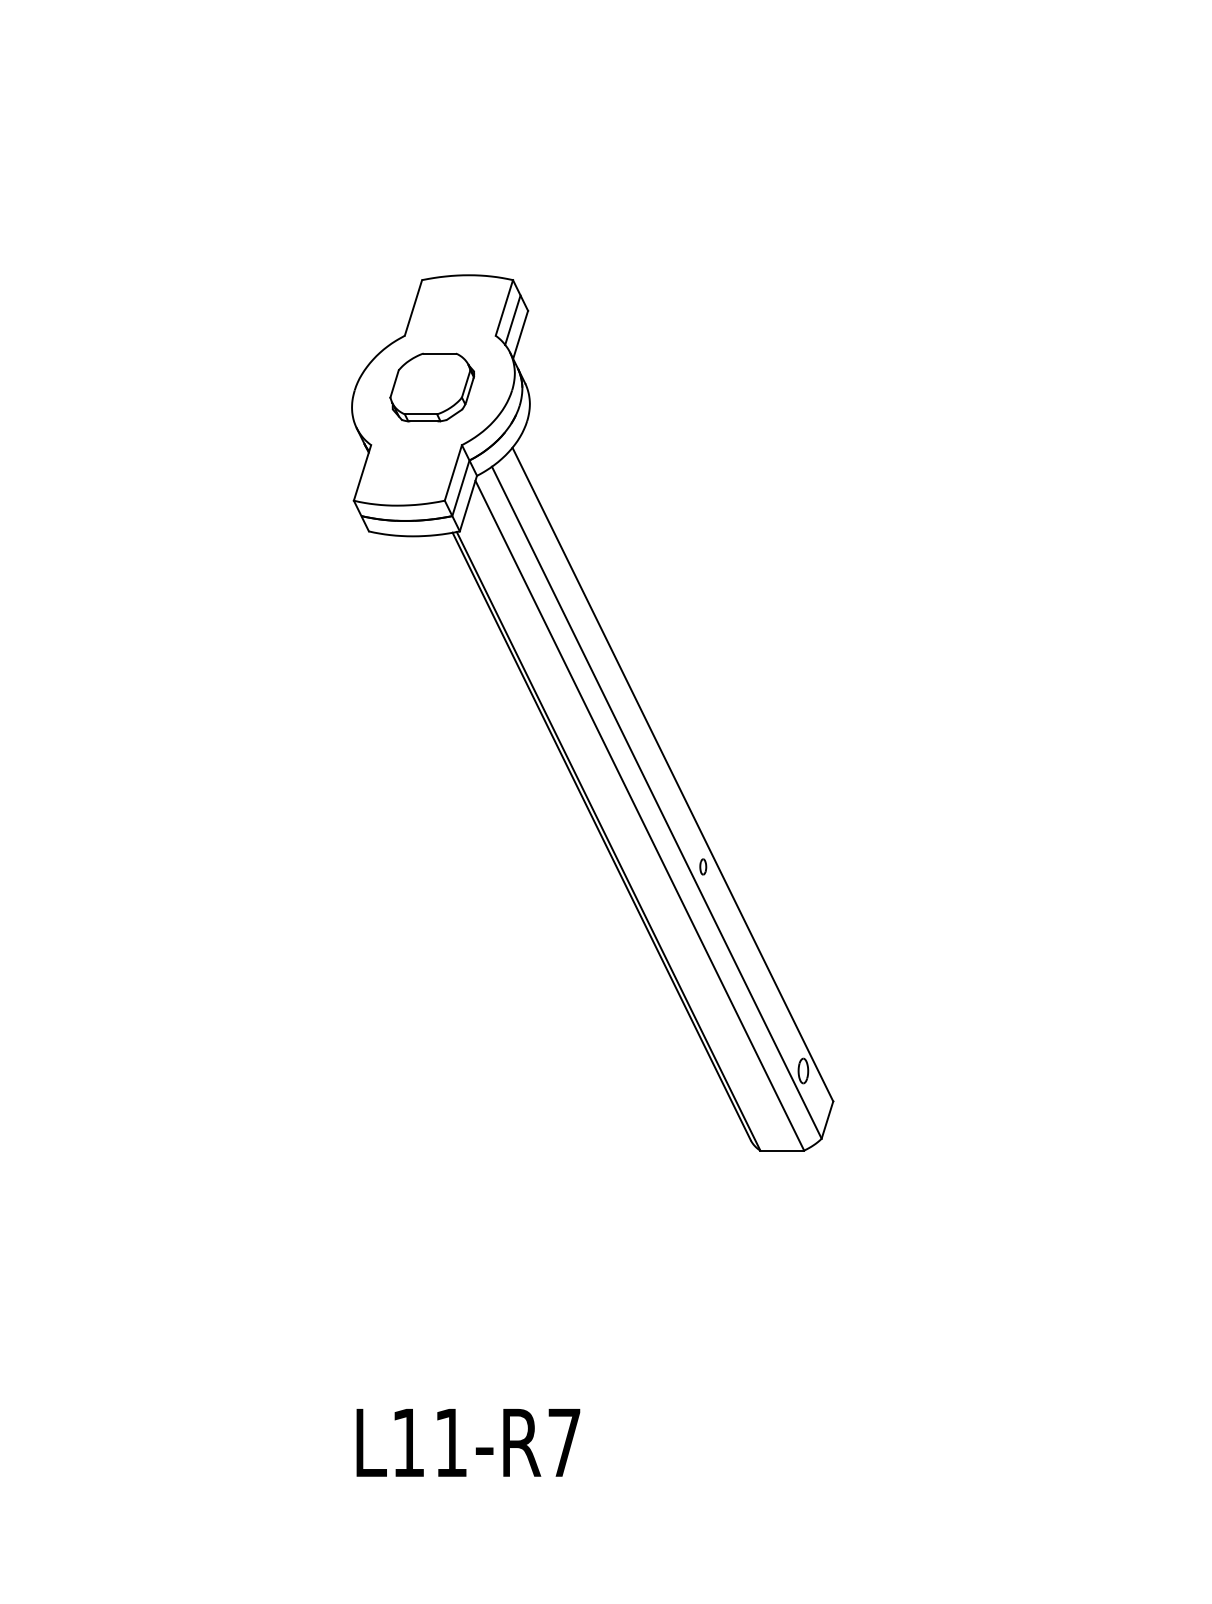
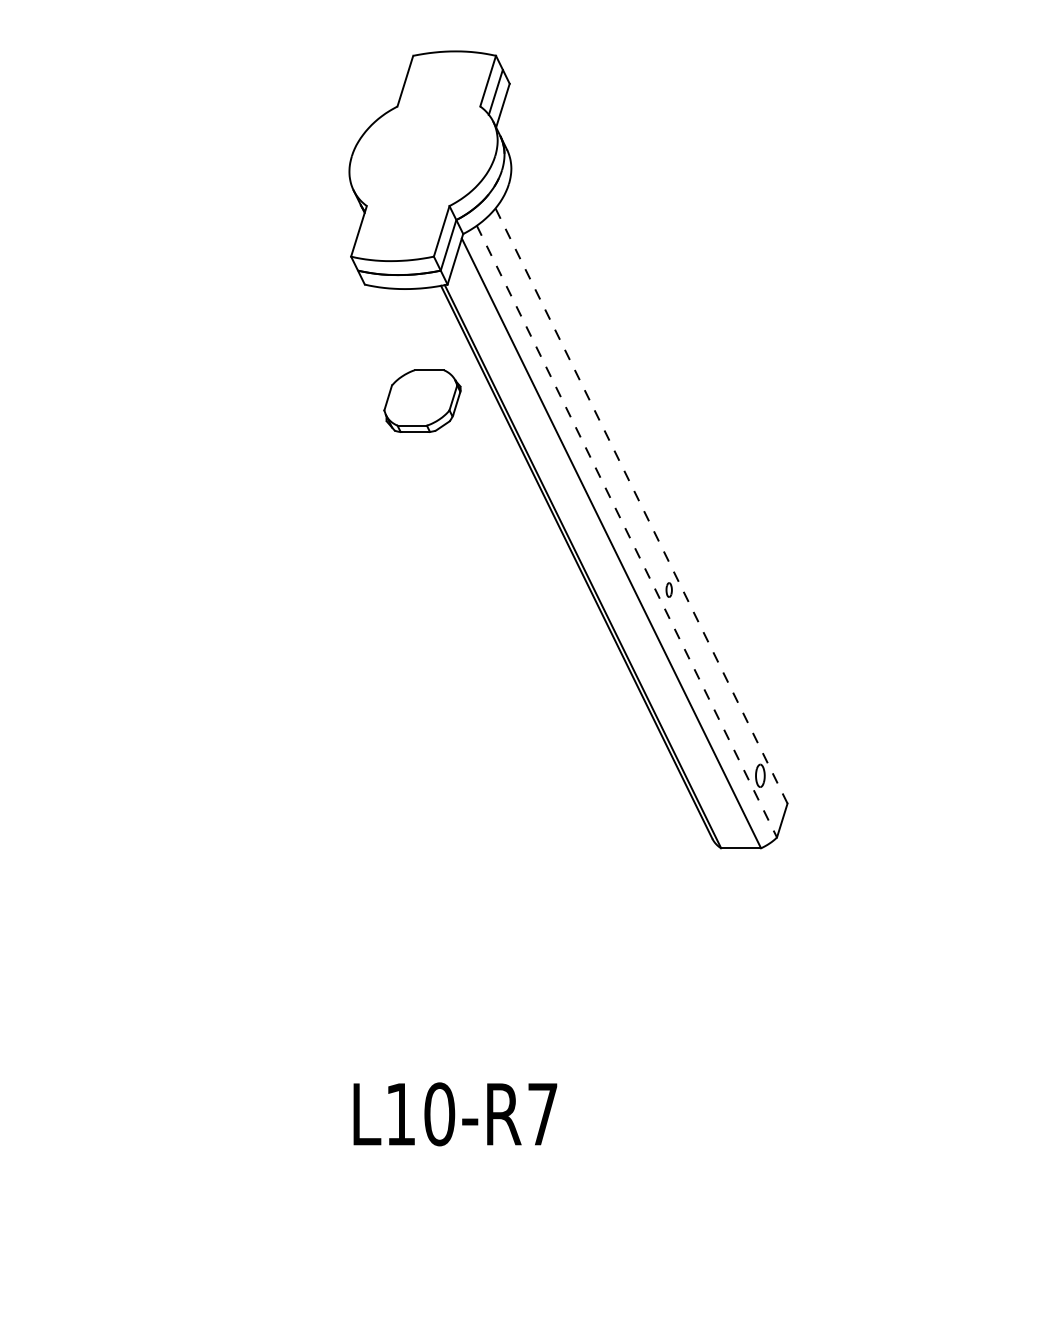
part: (432, 387) -> (422, 401), moved
line: (672, 774) -> (641, 505), solid -> dashed
line: (657, 803) -> (627, 532), solid -> dashed
text: (451, 1442) -> (439, 1114), L11-R7 -> L10-R7

